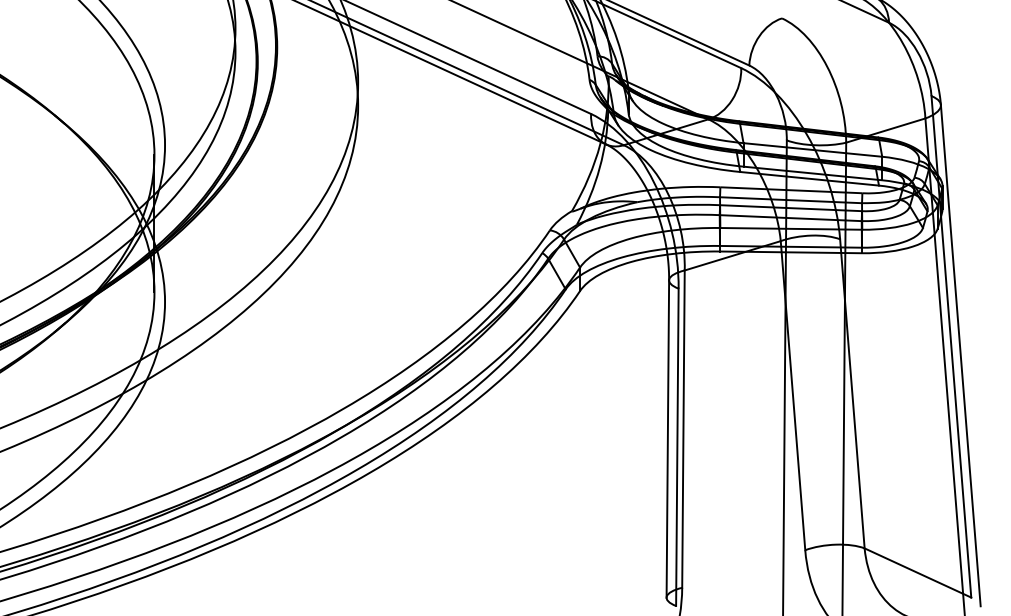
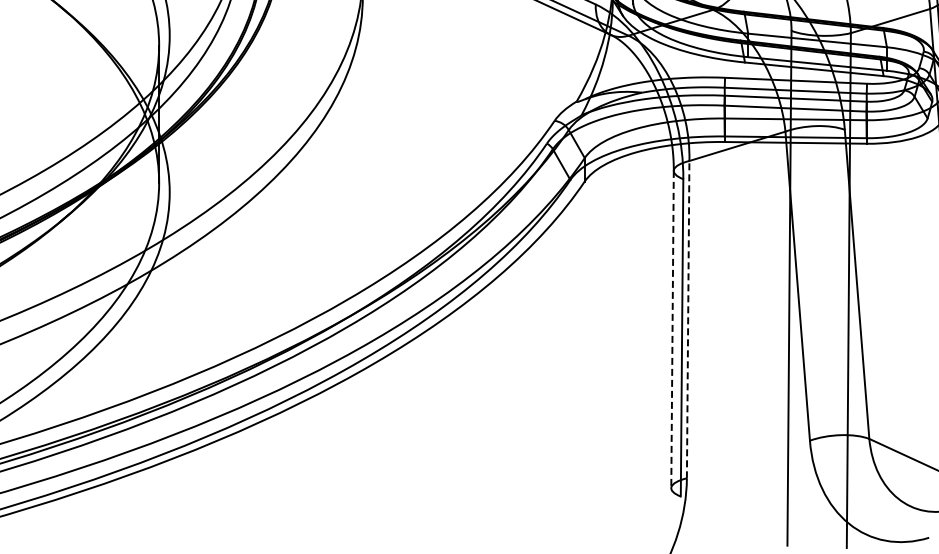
line: (683, 429) -> (688, 320), solid -> dashed
line: (667, 439) -> (672, 330), solid -> dashed

